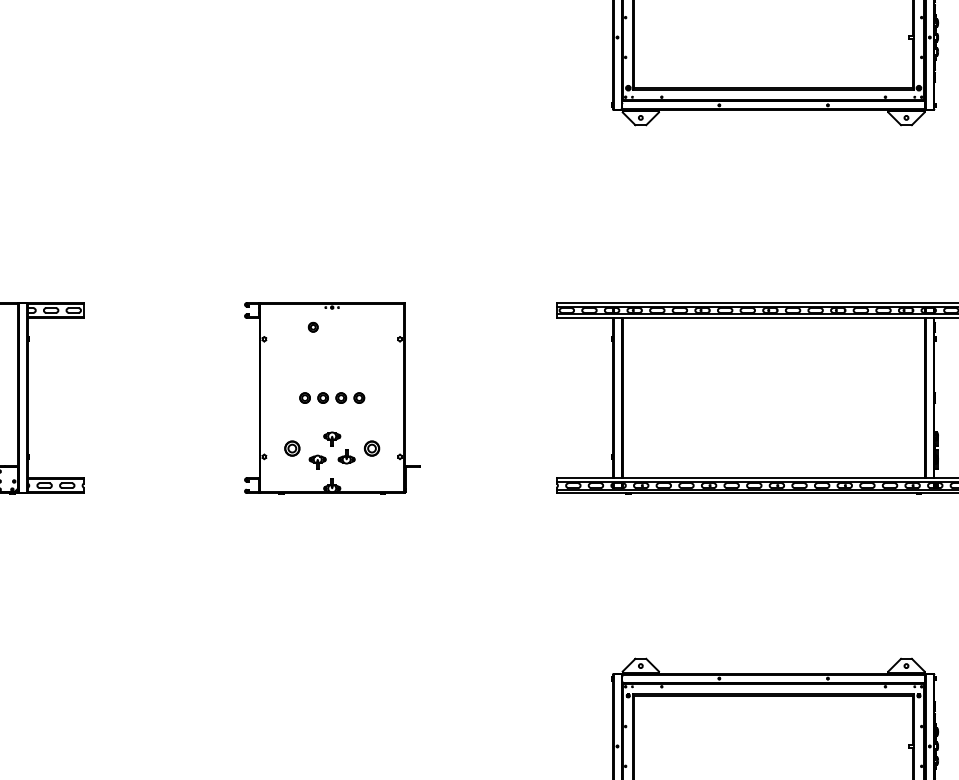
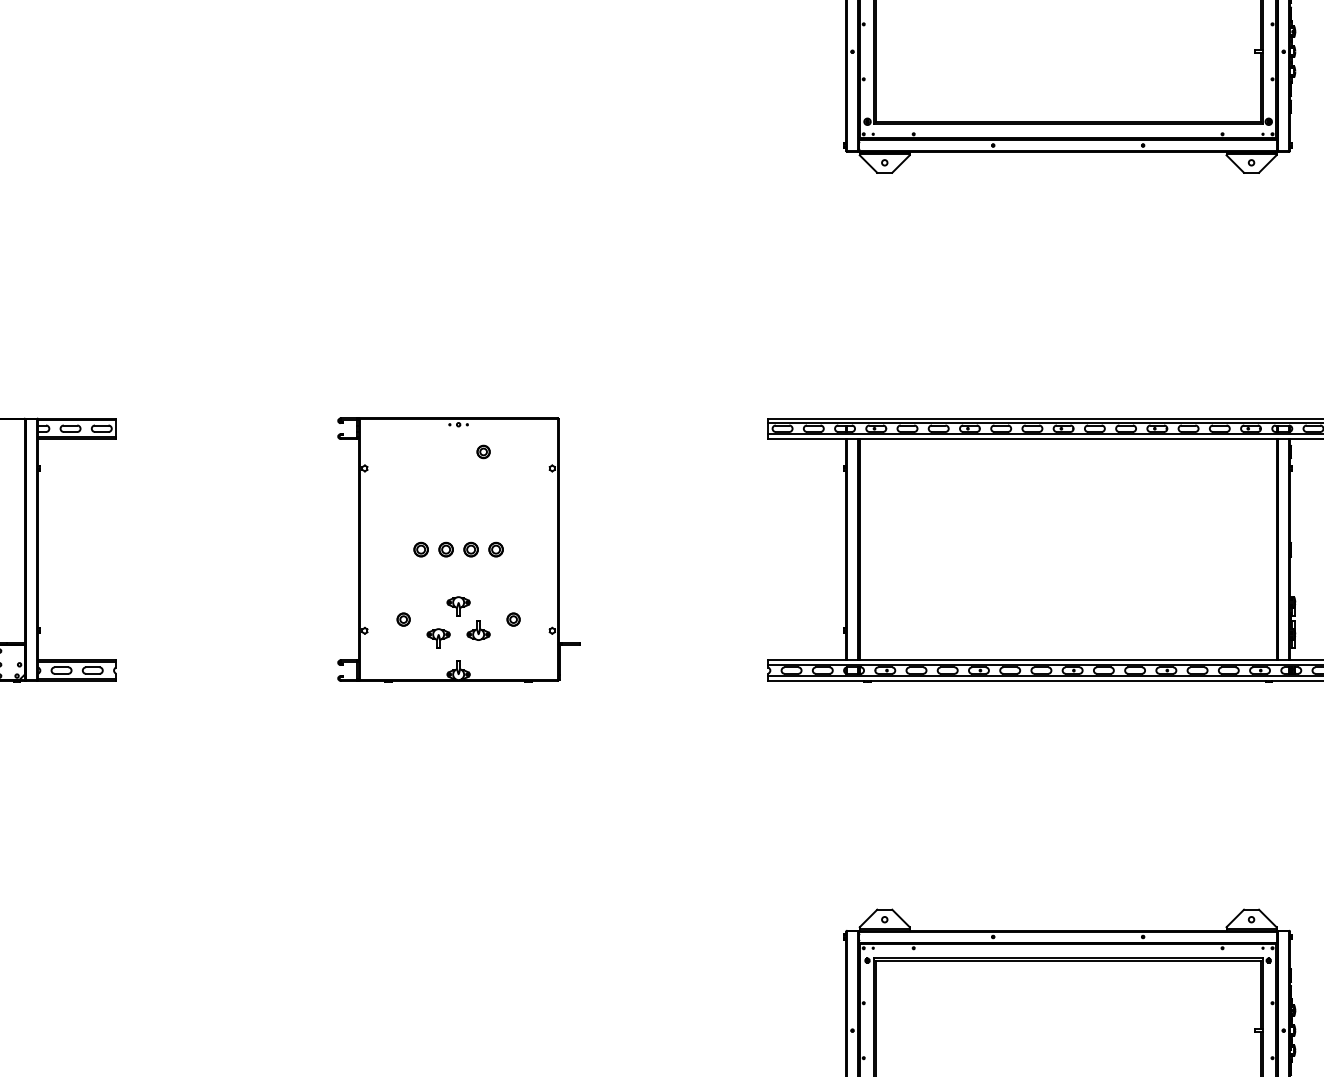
part: (312, 326) -> (482, 450), moved
part: (292, 448) -> (403, 619), size x0.62
part: (371, 448) -> (512, 619), size x0.62

